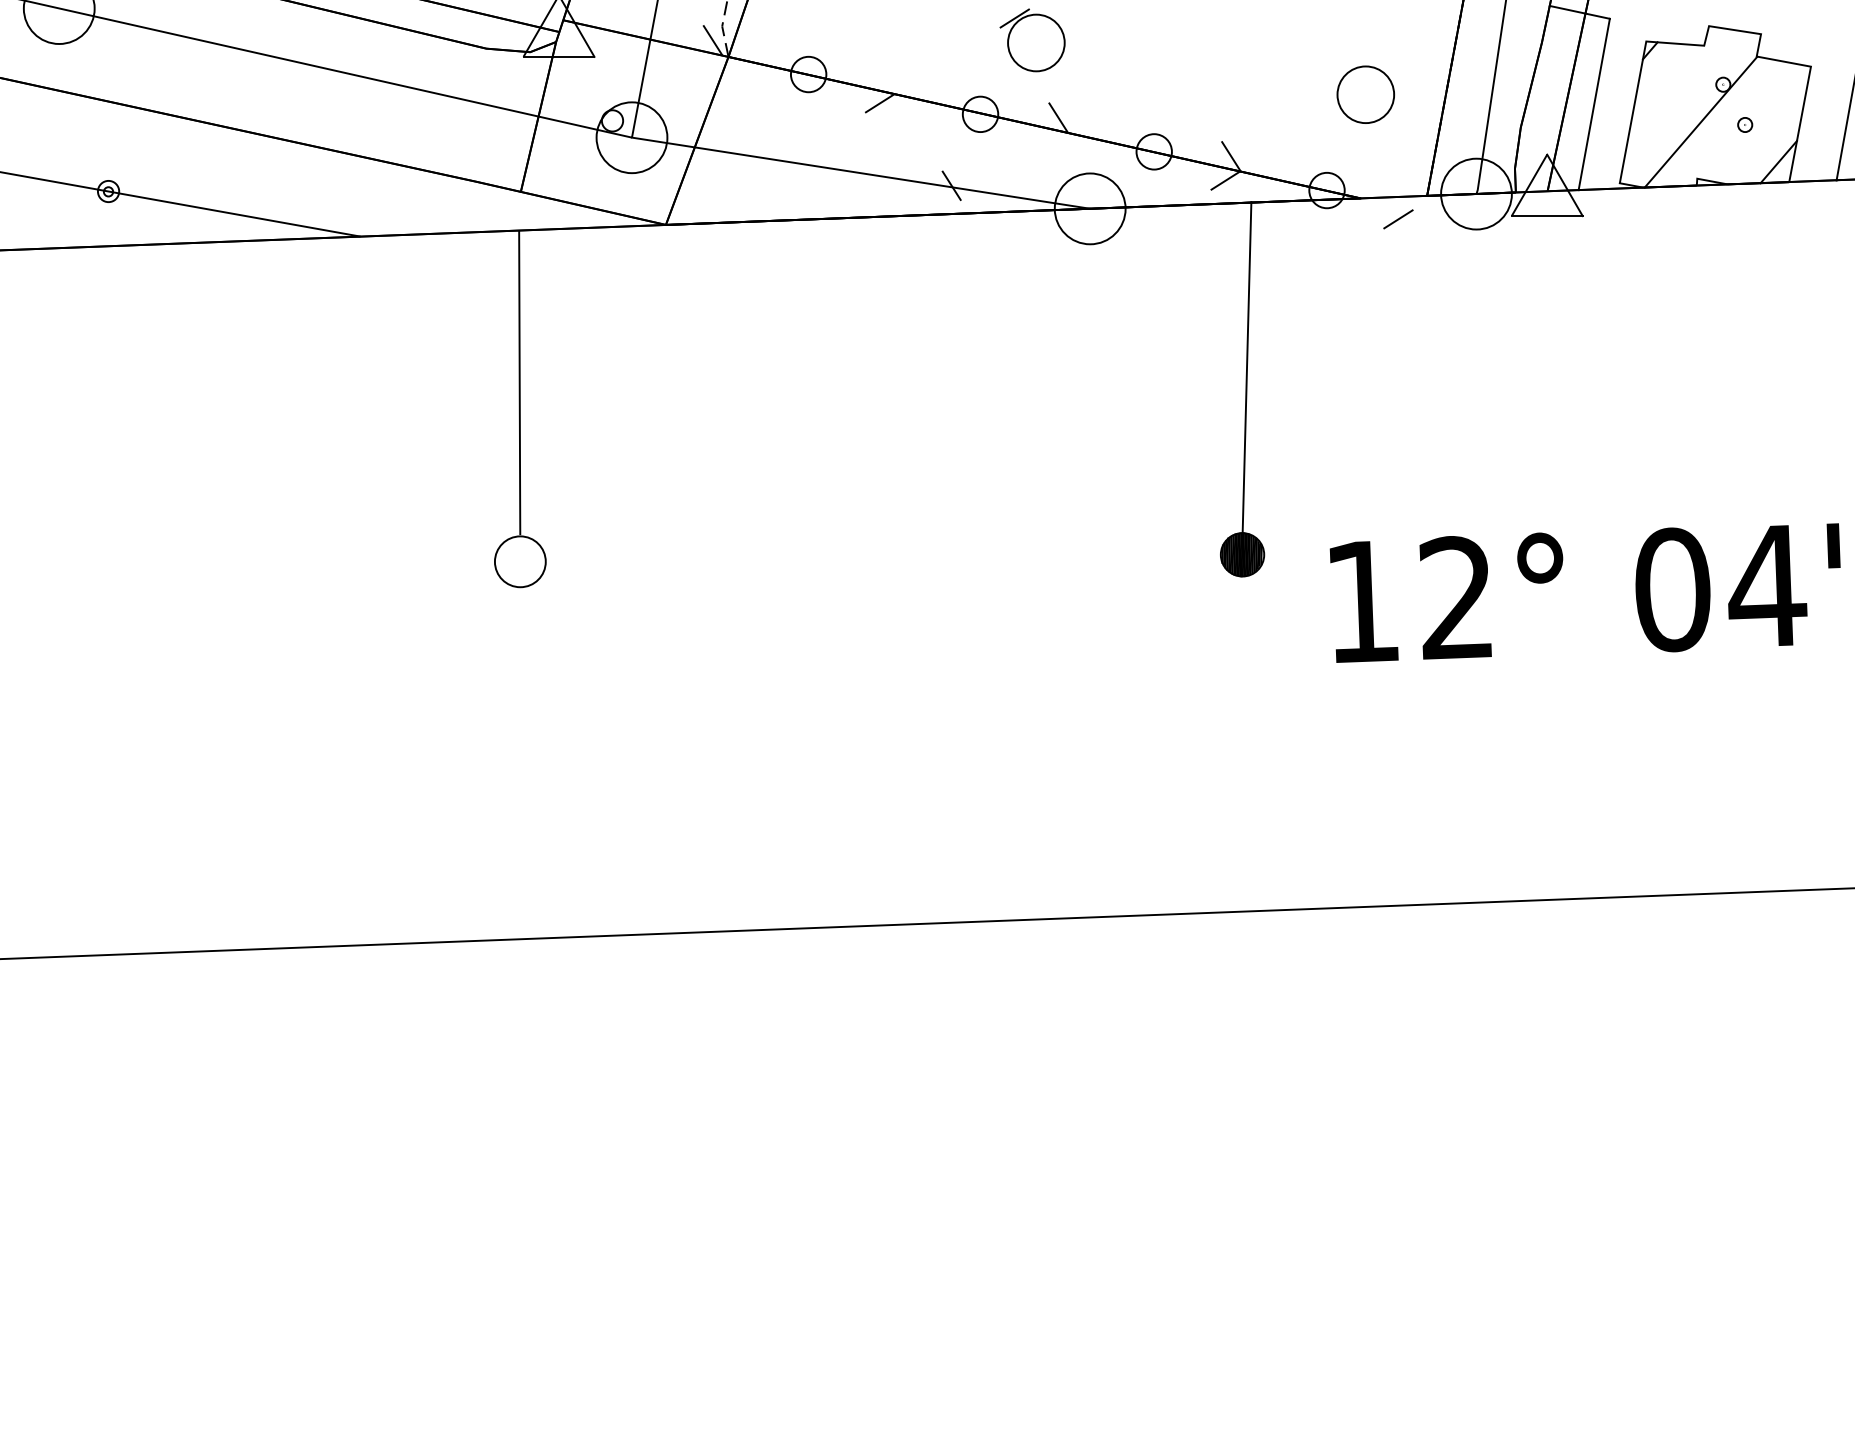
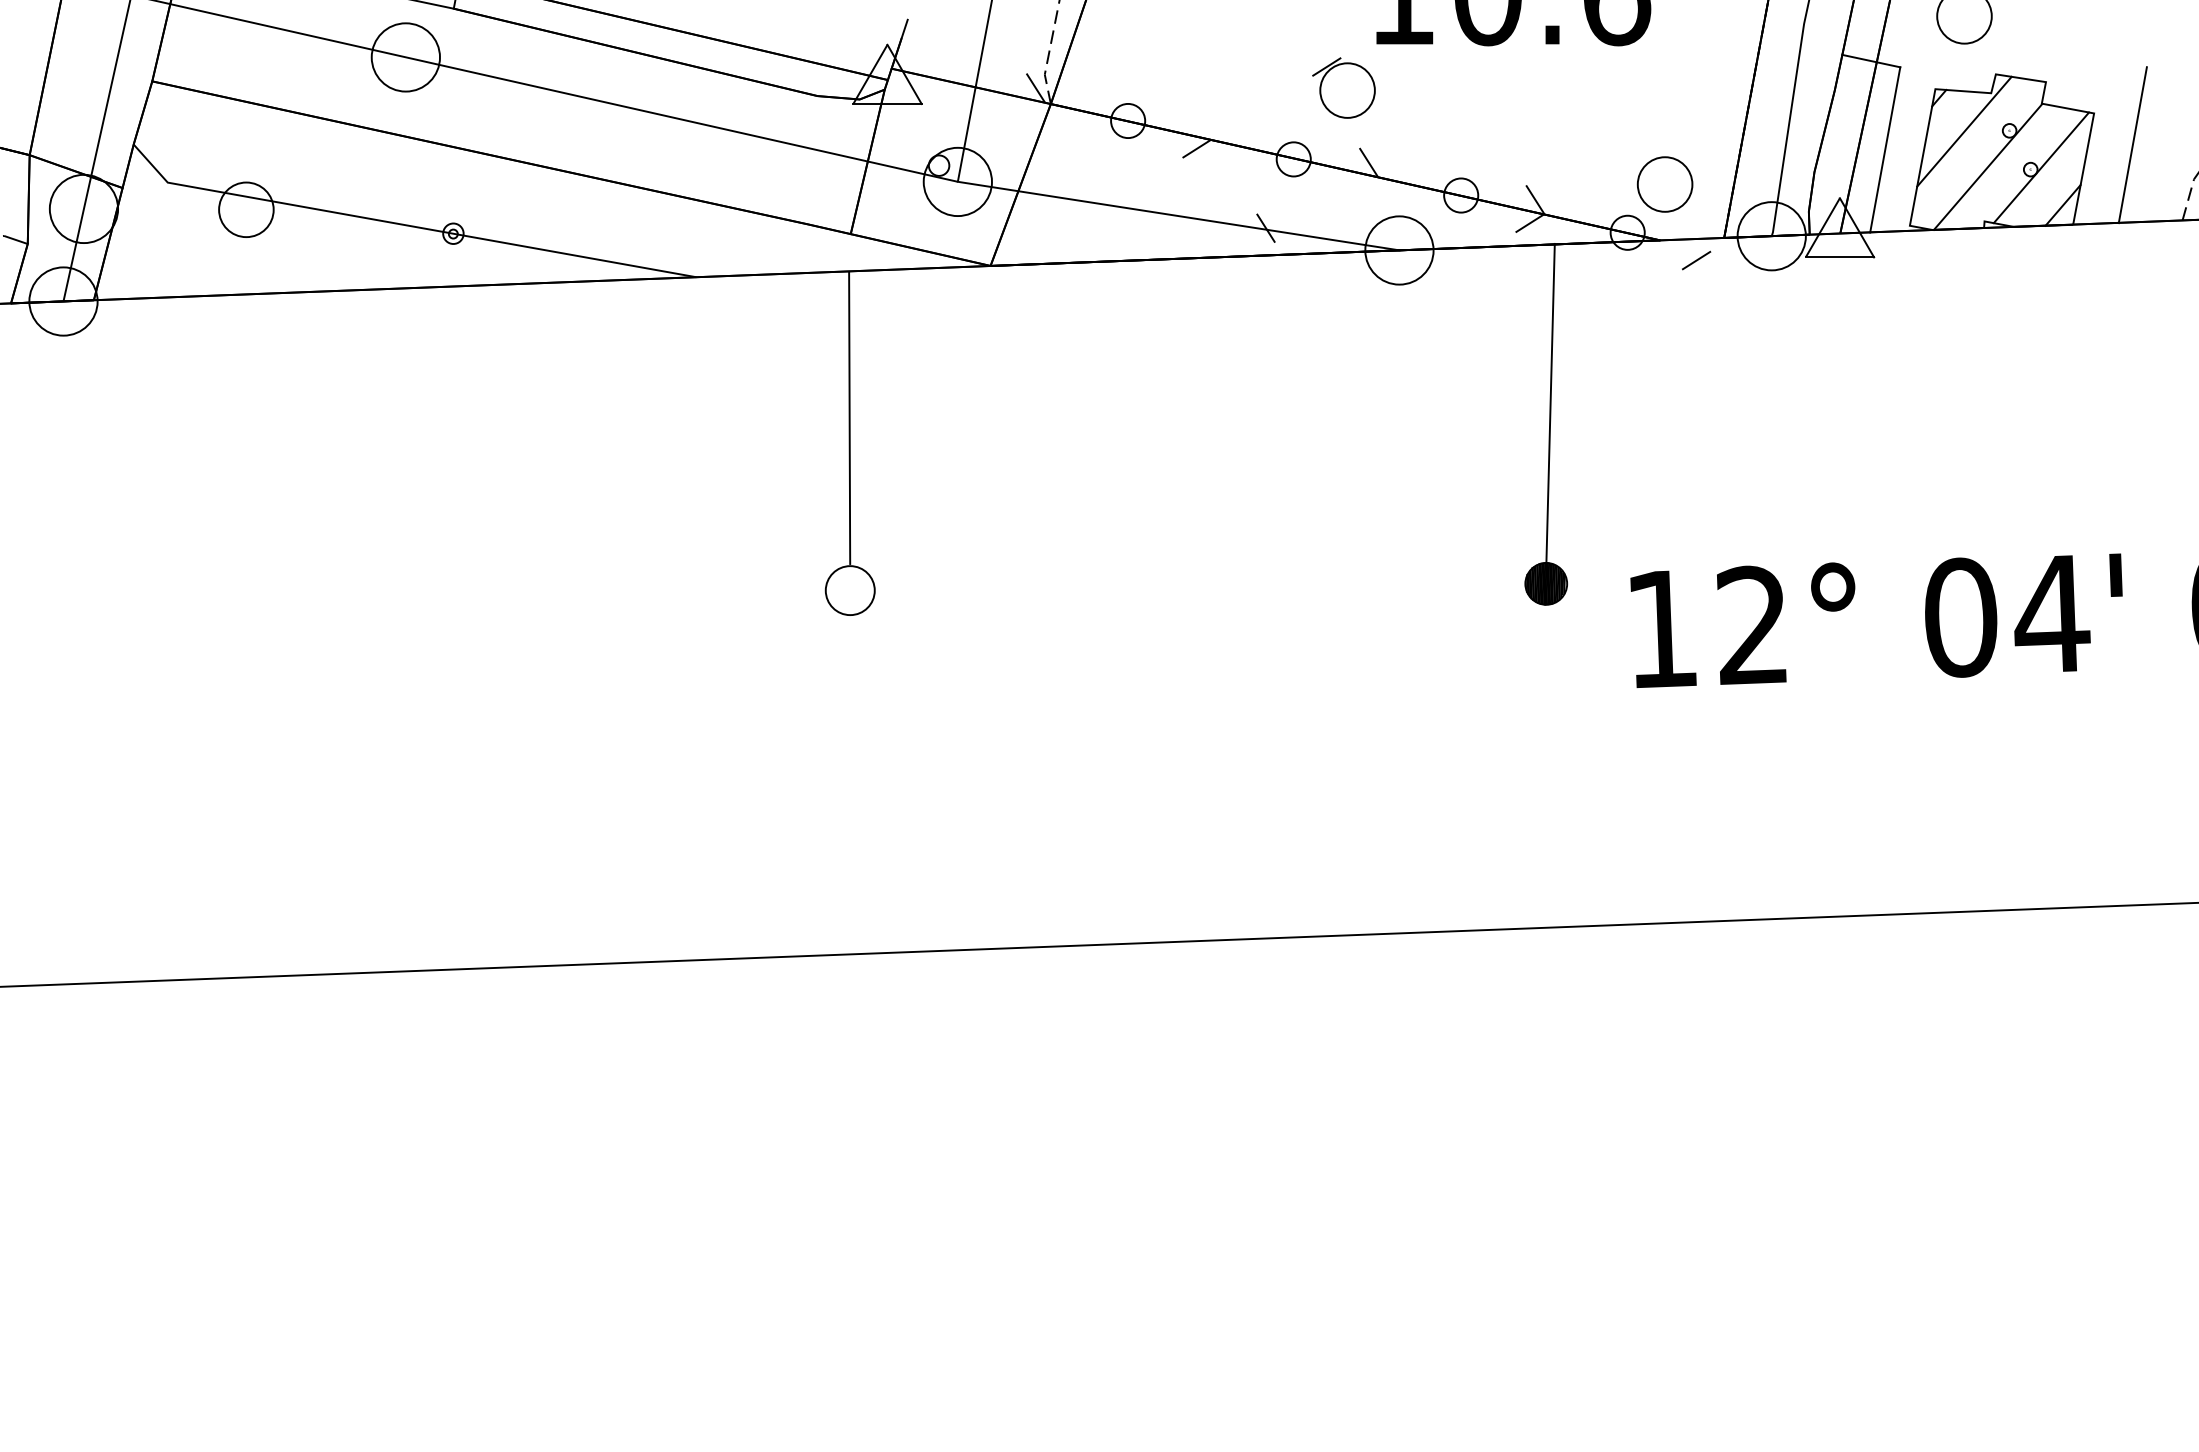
line: (1676, 85) -> (1964, 131), added
part: (1365, 94) -> (1664, 184), moved
line: (1756, 122) -> (2041, 167), added

